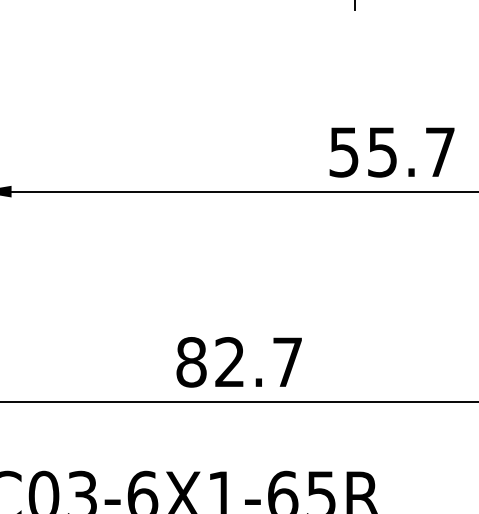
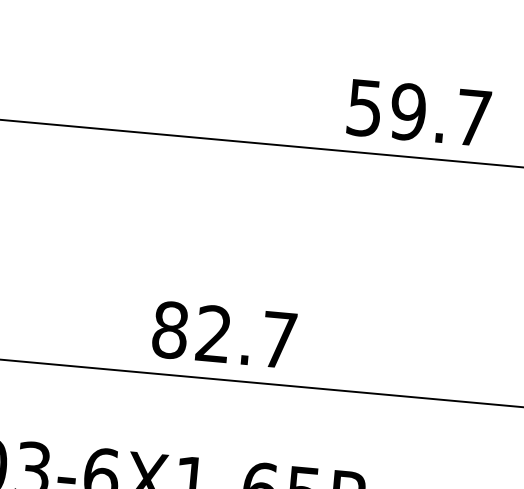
text: (382, 152) -> (408, 112), 55.7 -> 59.7

